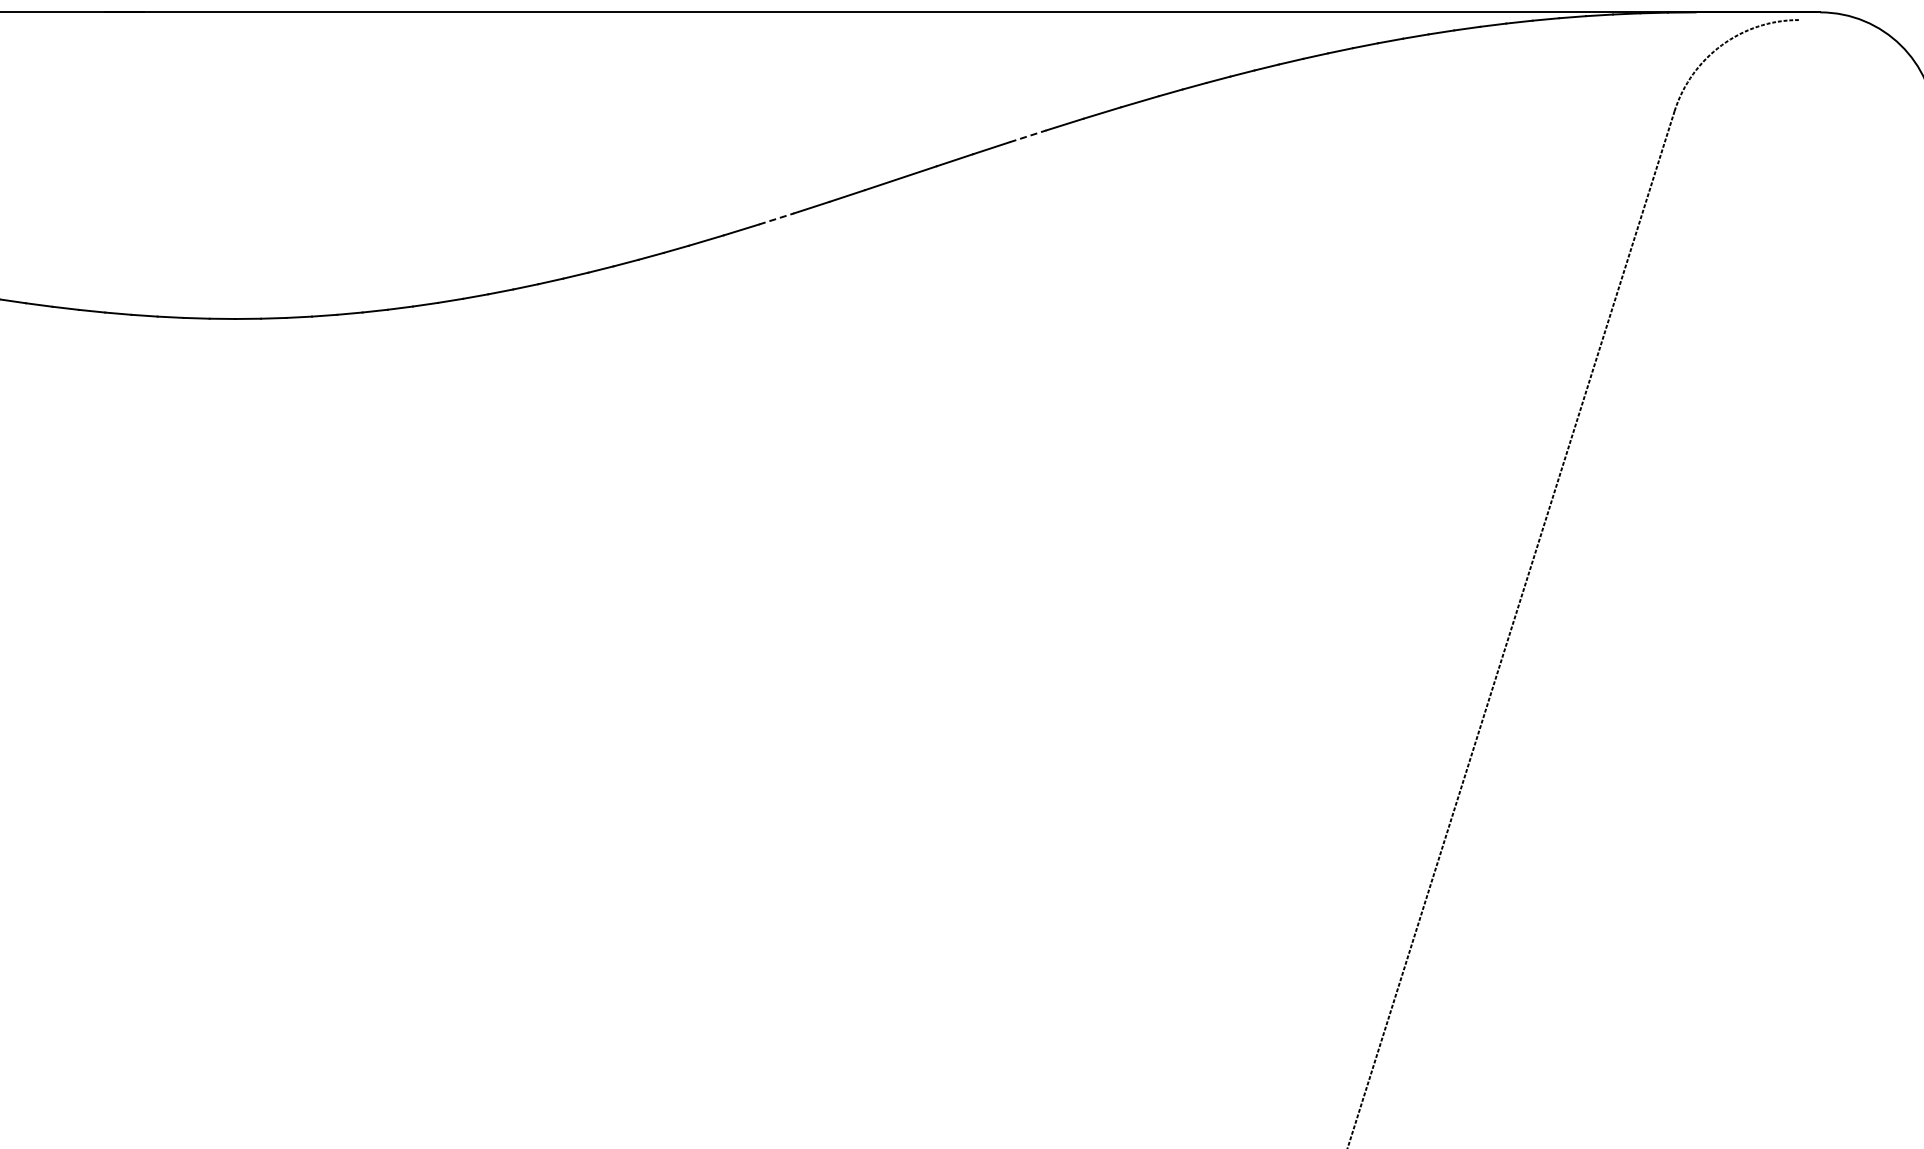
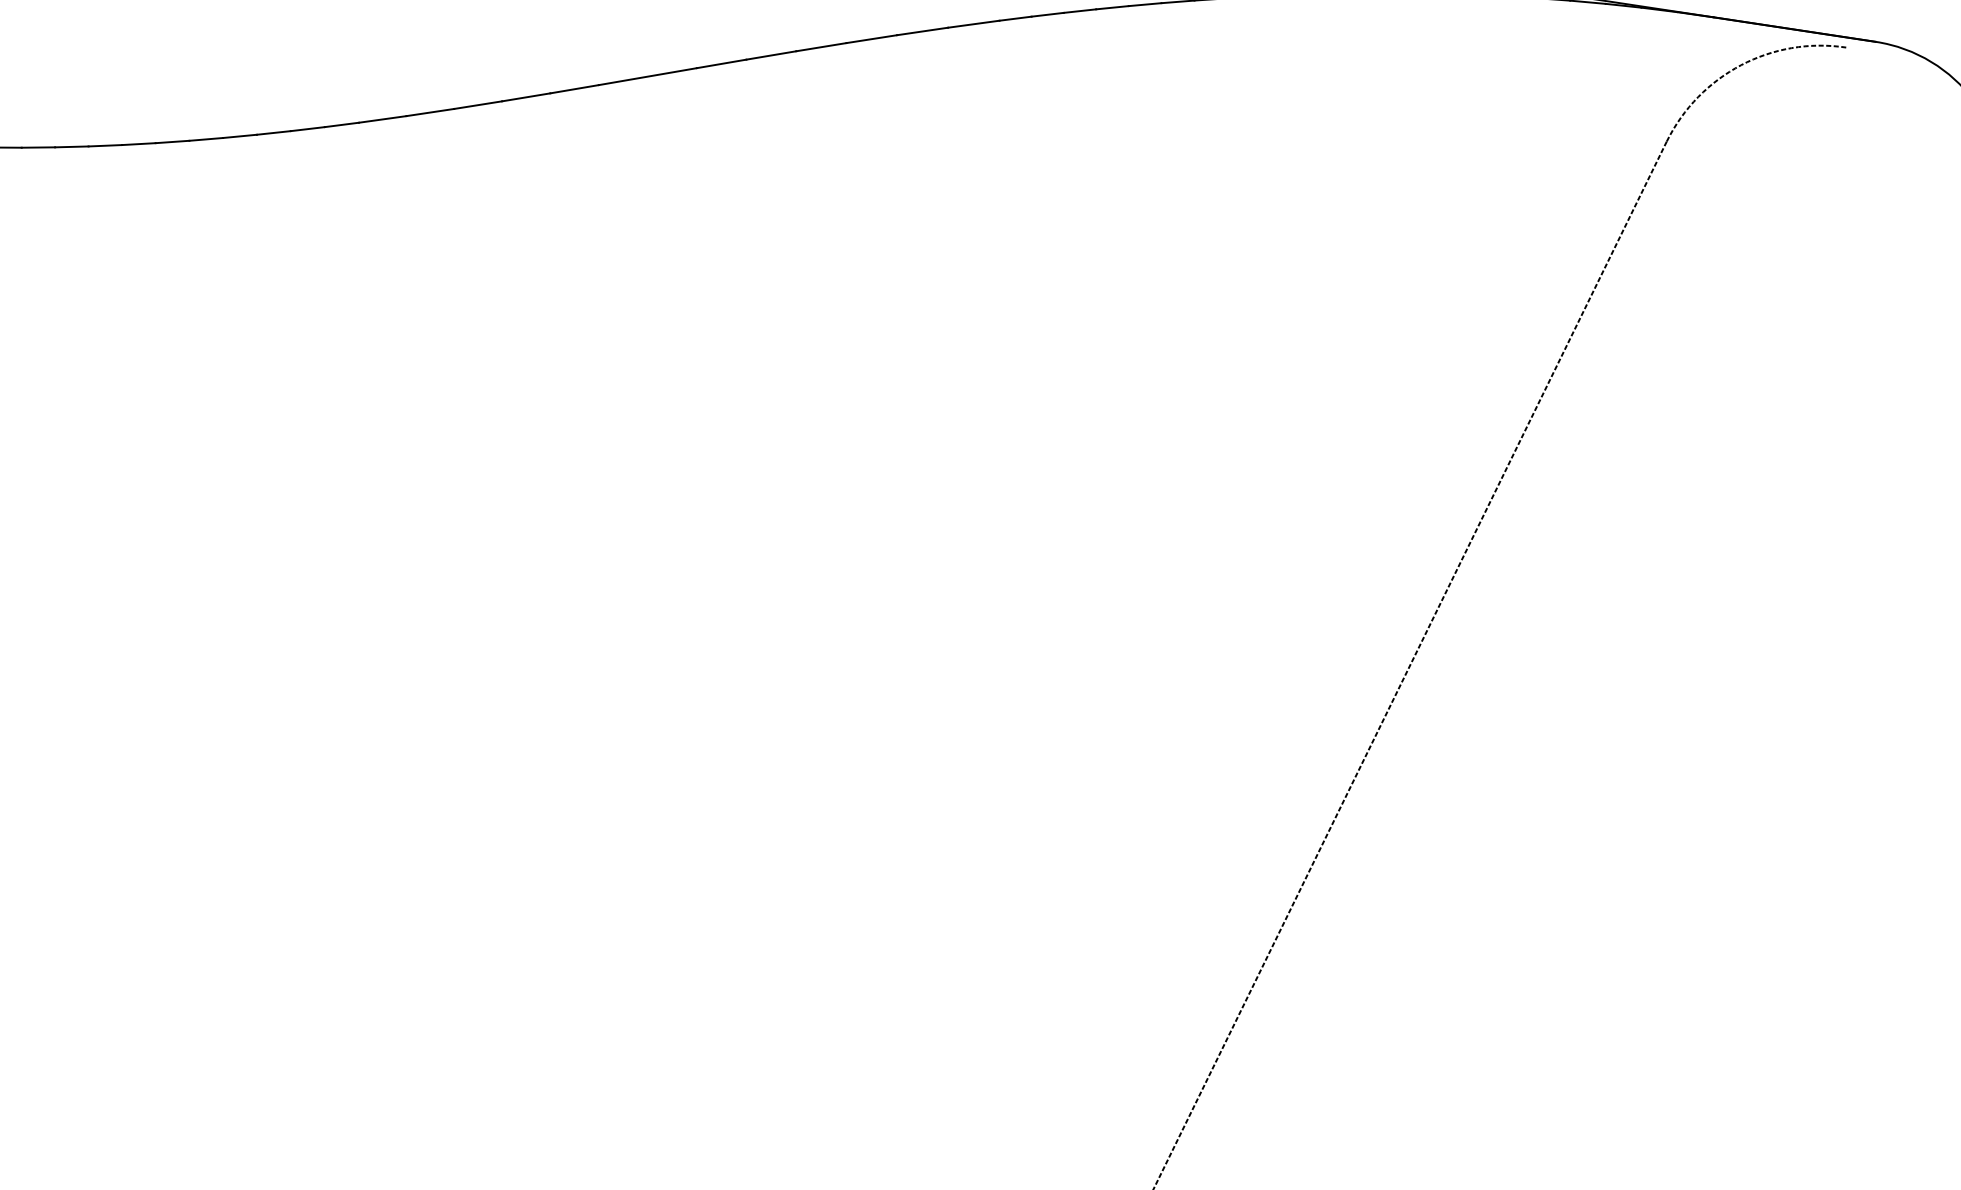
line: (1028, 136) -> (821, 47), dashed -> solid
line: (776, 218) -> (478, 104), dashed -> solid

